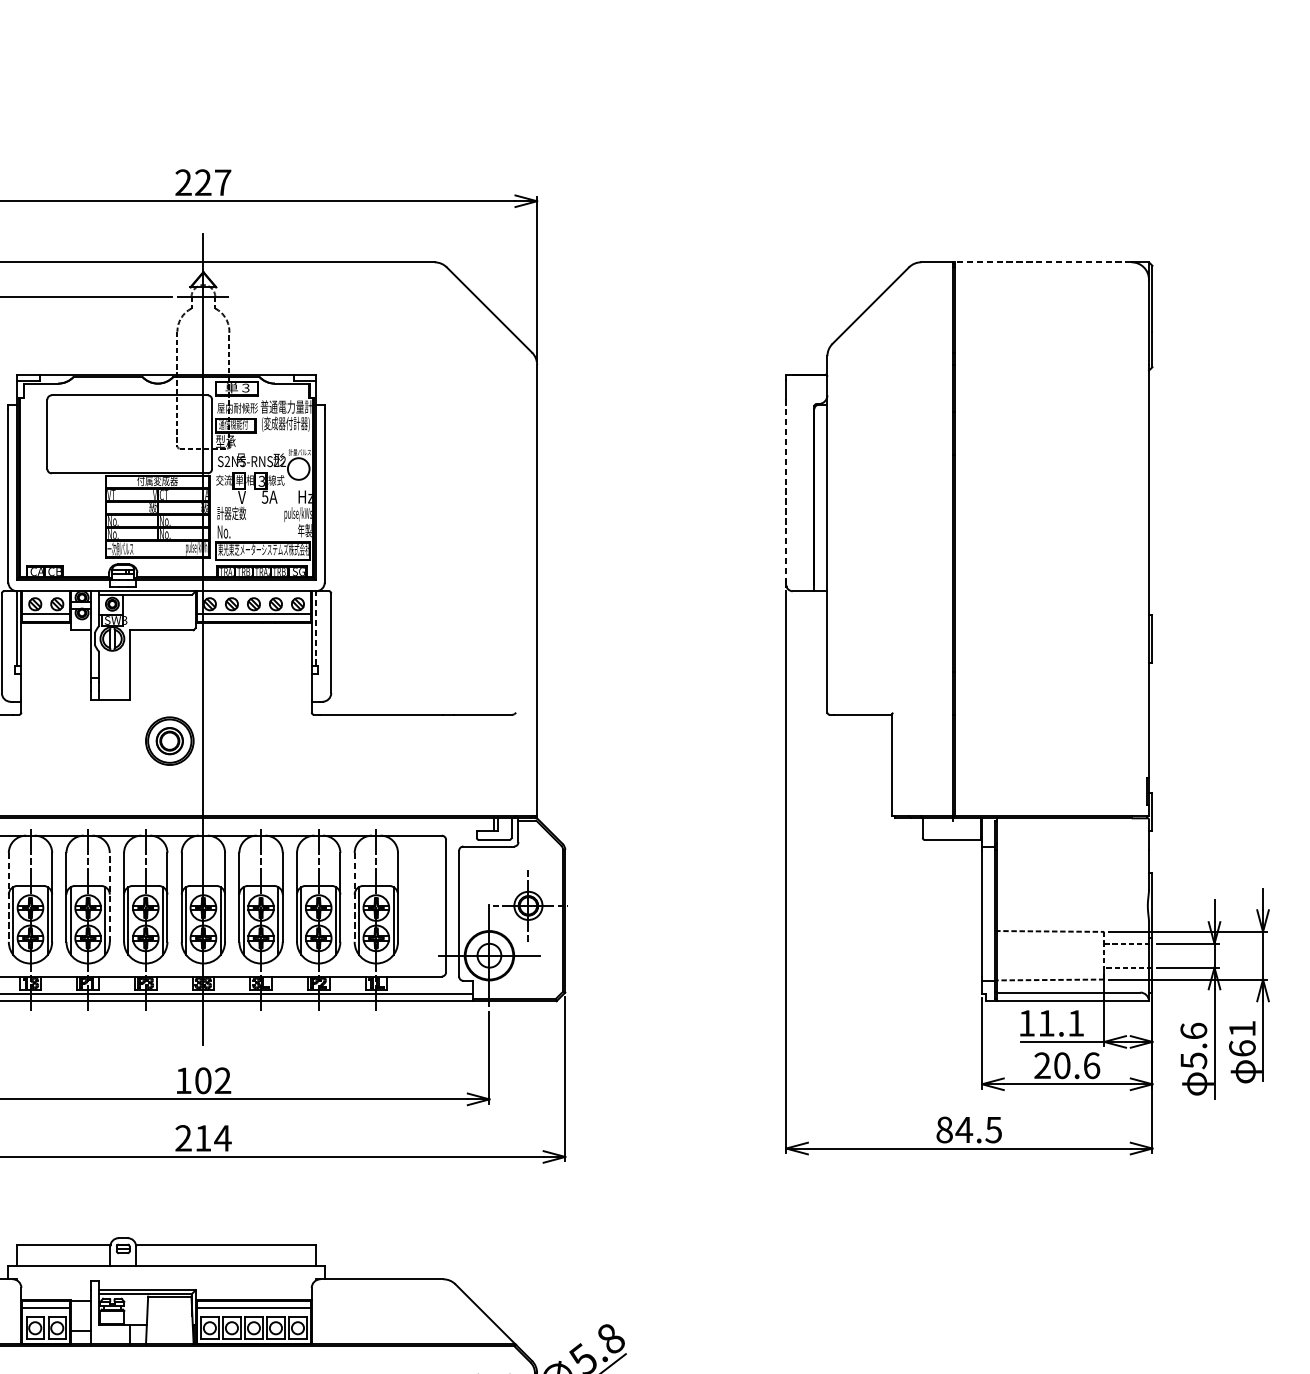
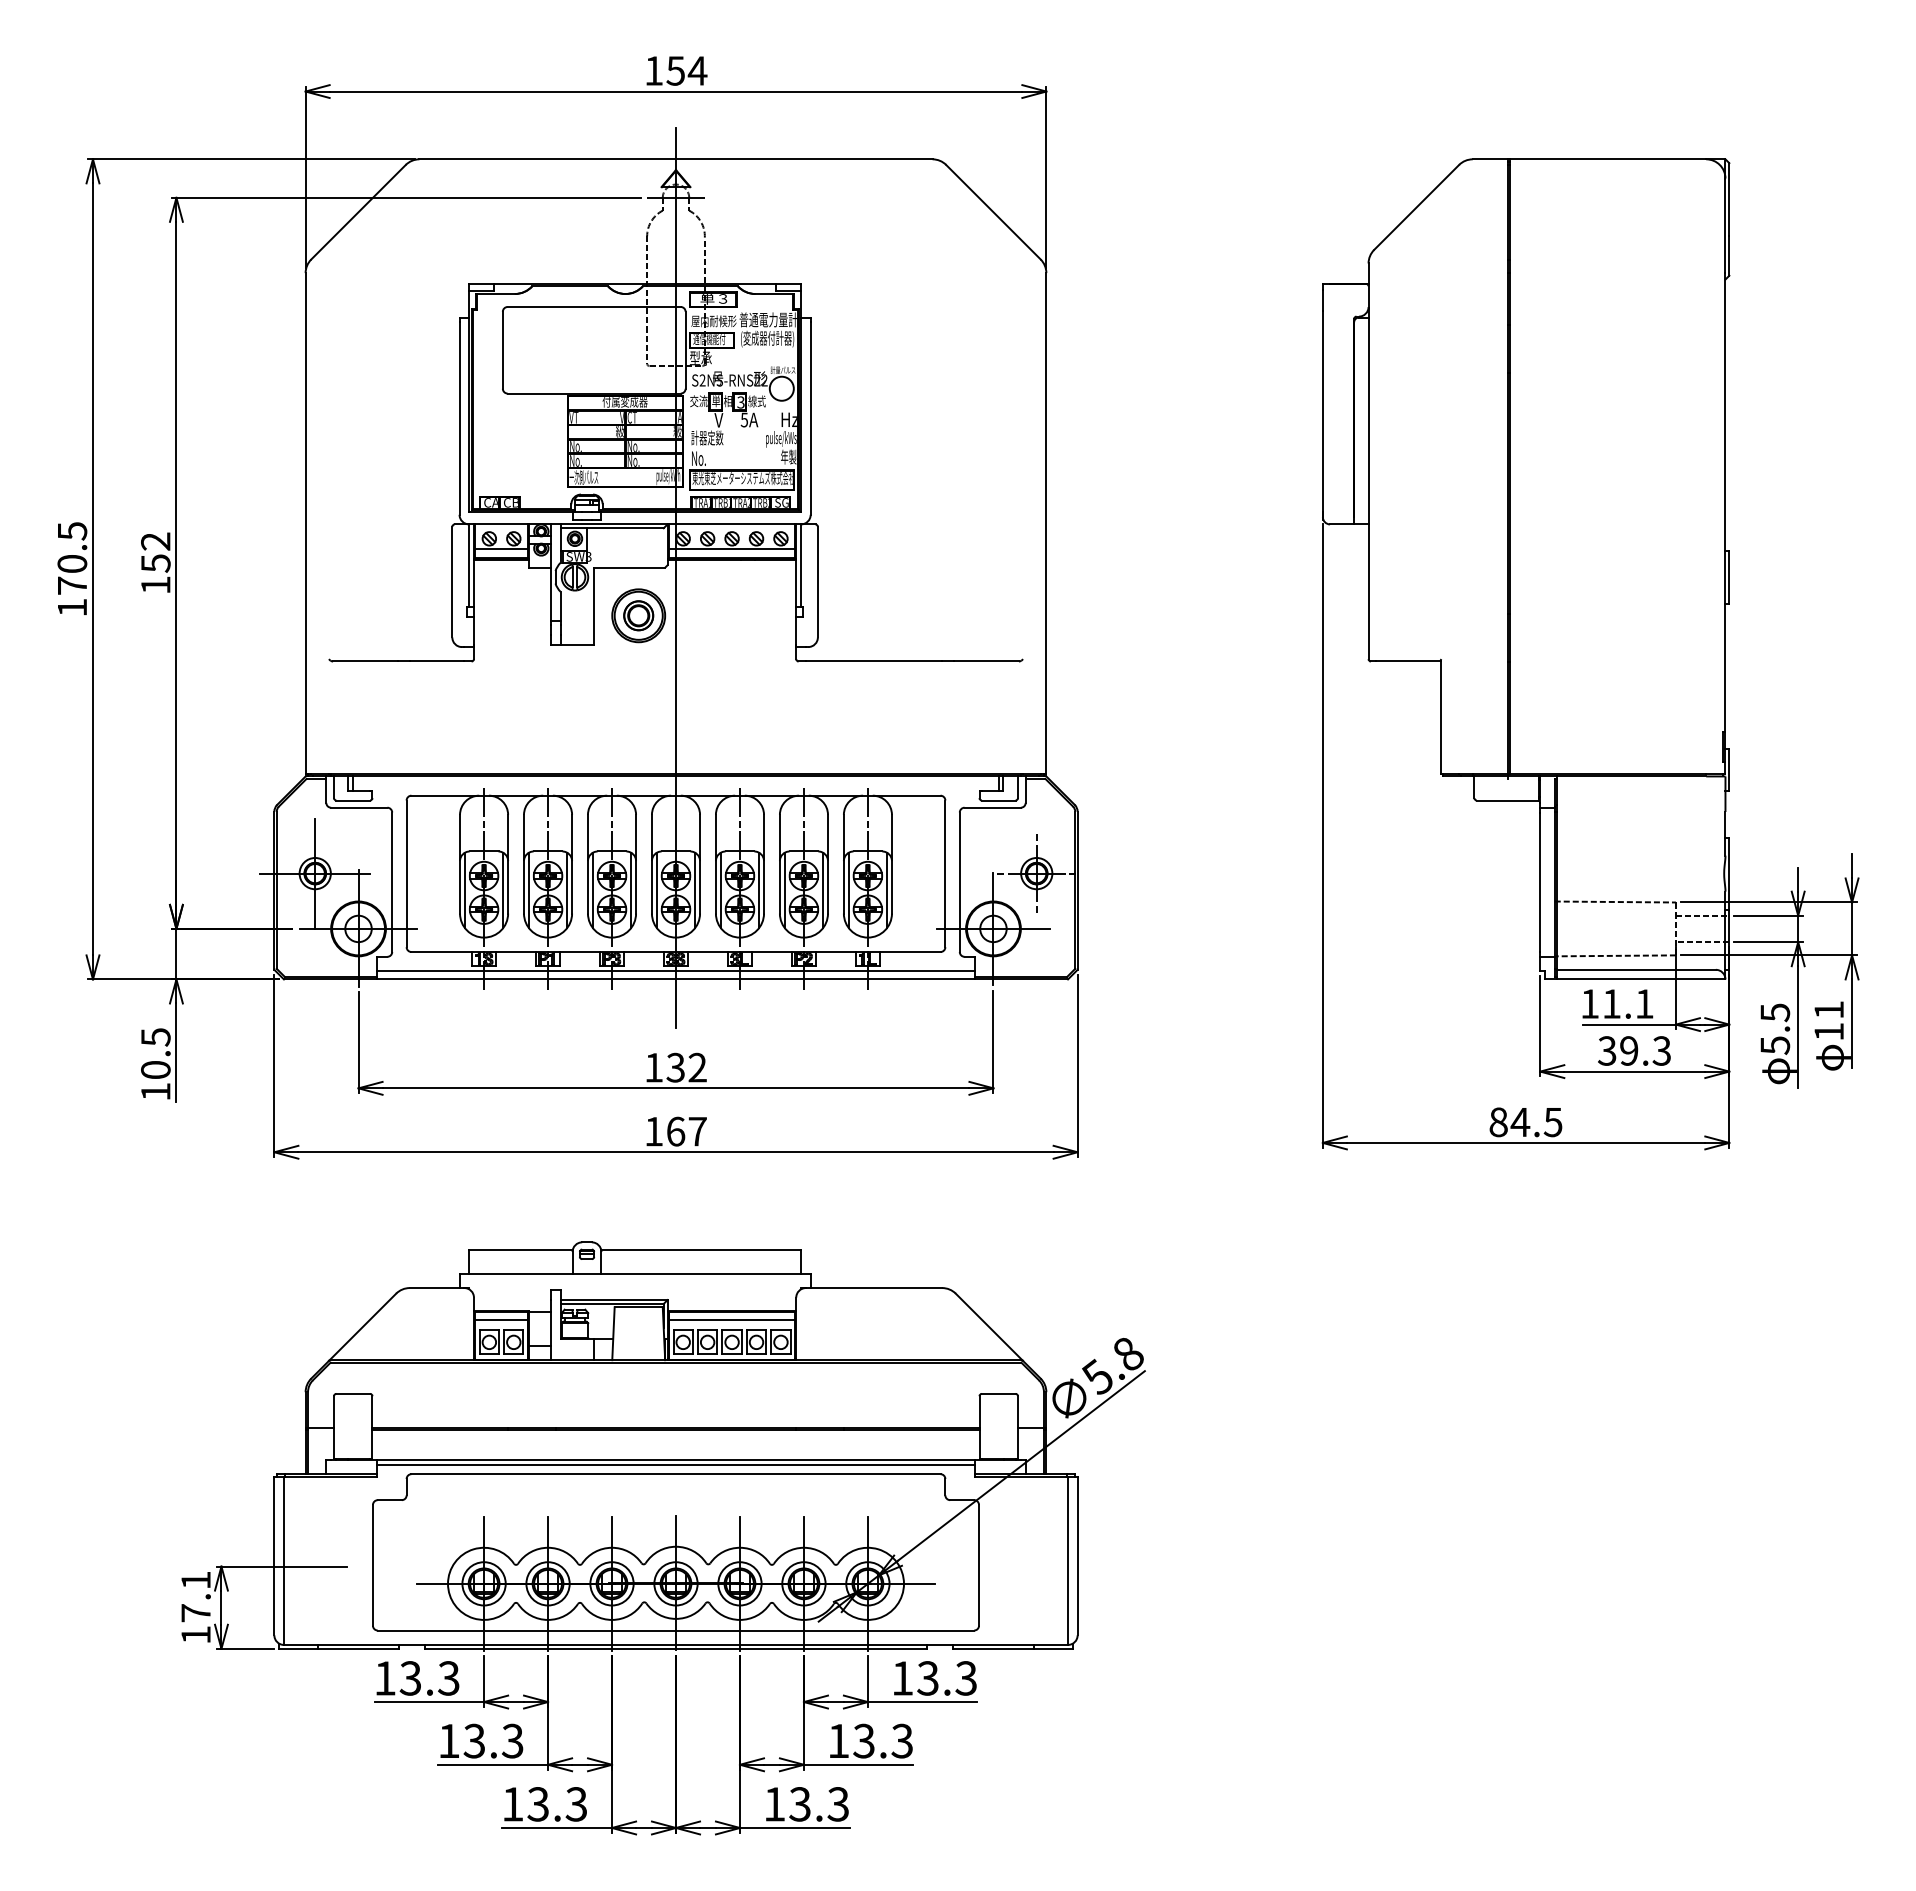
text: (203, 182) -> (676, 70), 227 -> 154
line: (1043, 262) -> (1608, 159), dashed -> solid
line: (785, 492) -> (1322, 414), dashed -> solid
line: (316, 628) -> (801, 565), dashed -> solid
part: (169, 740) -> (638, 615), moved
line: (110, 896) -> (572, 863), dashed -> solid
line: (9, 897) -> (460, 864), dashed -> solid
line: (354, 897) -> (843, 864), dashed -> solid
text: (1194, 1031) -> (1775, 1012), 5.6 -> 5.5
text: (1242, 1048) -> (1829, 1031), 61 -> 11
text: (1067, 1065) -> (1634, 1050), 20.6 -> 39.3
text: (202, 1080) -> (675, 1067), 102 -> 132
text: (203, 1138) -> (676, 1131), 214 -> 167

